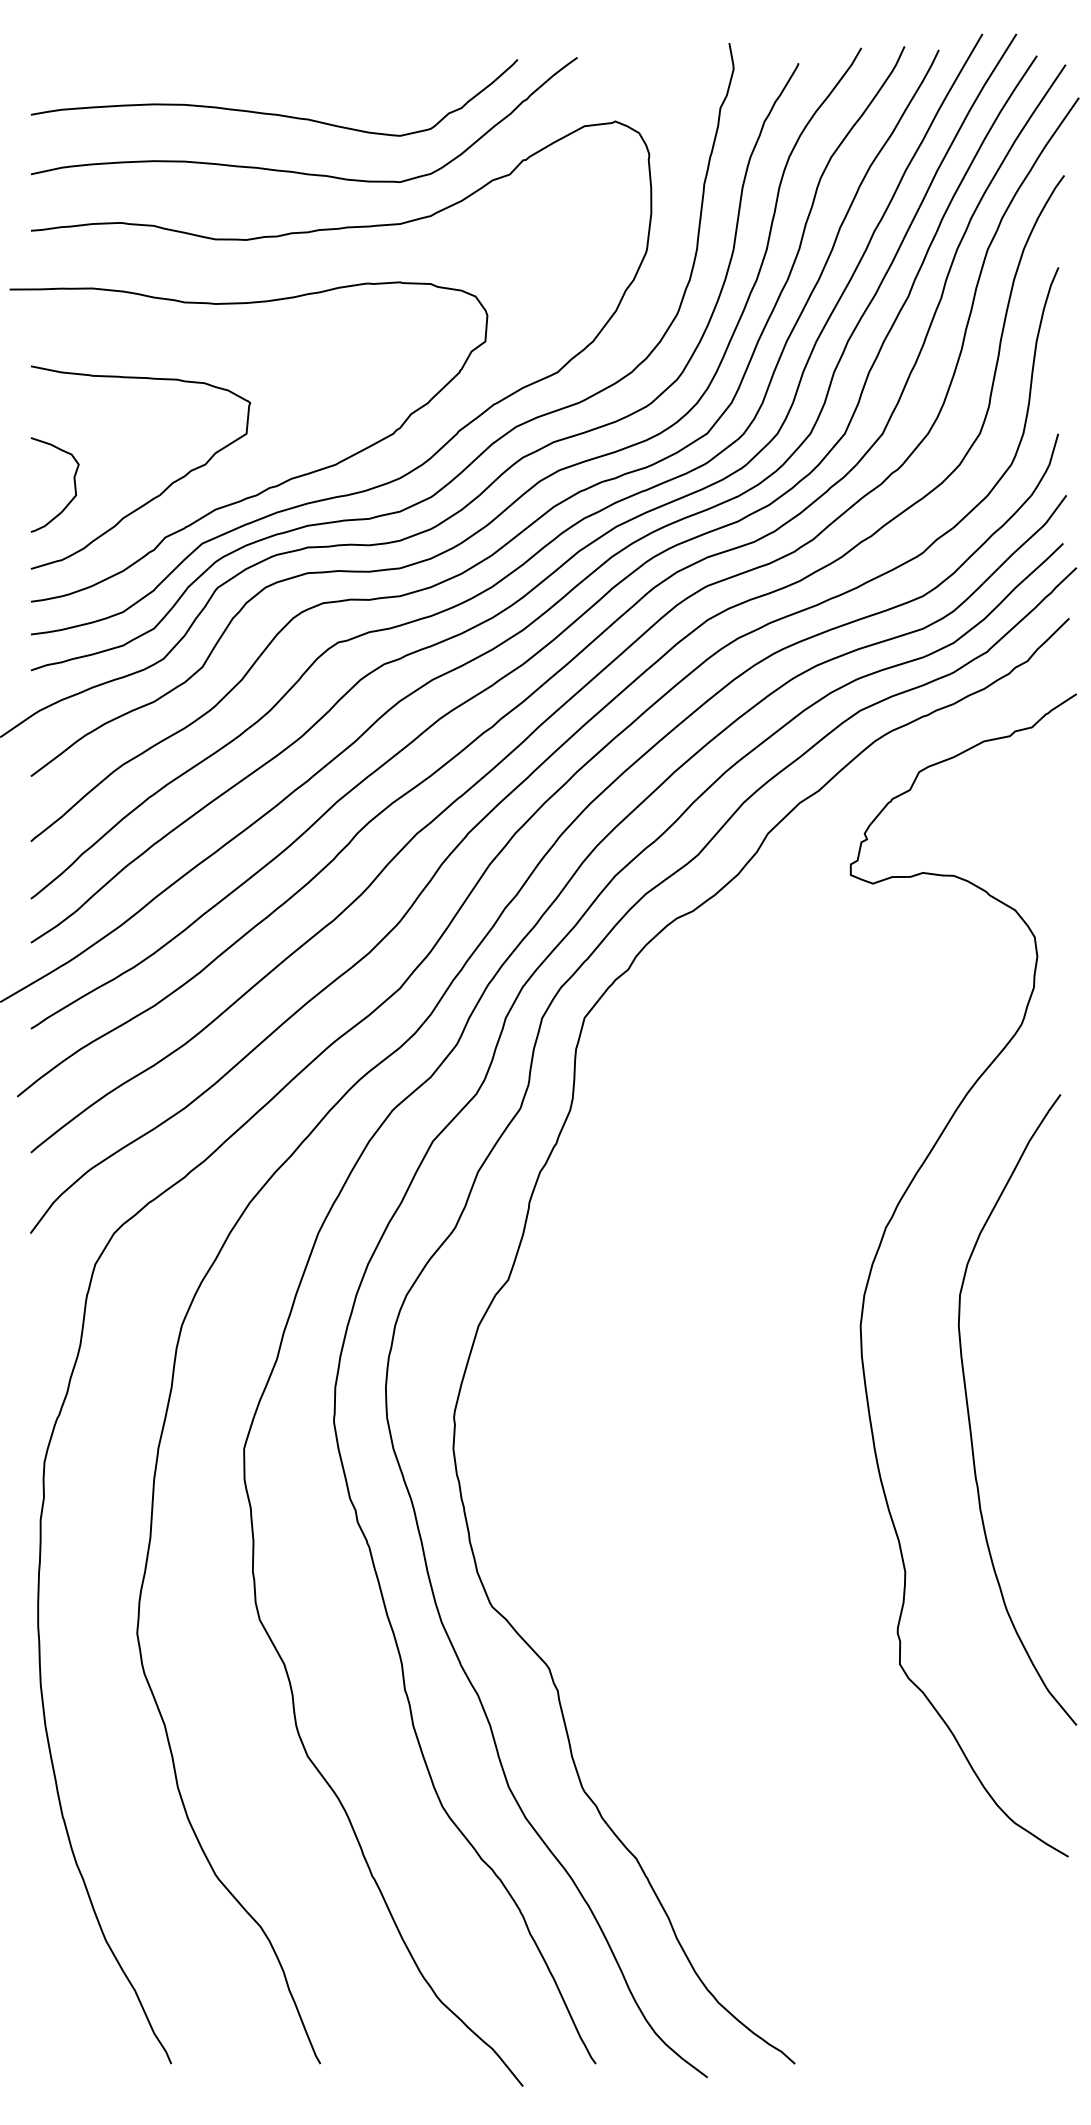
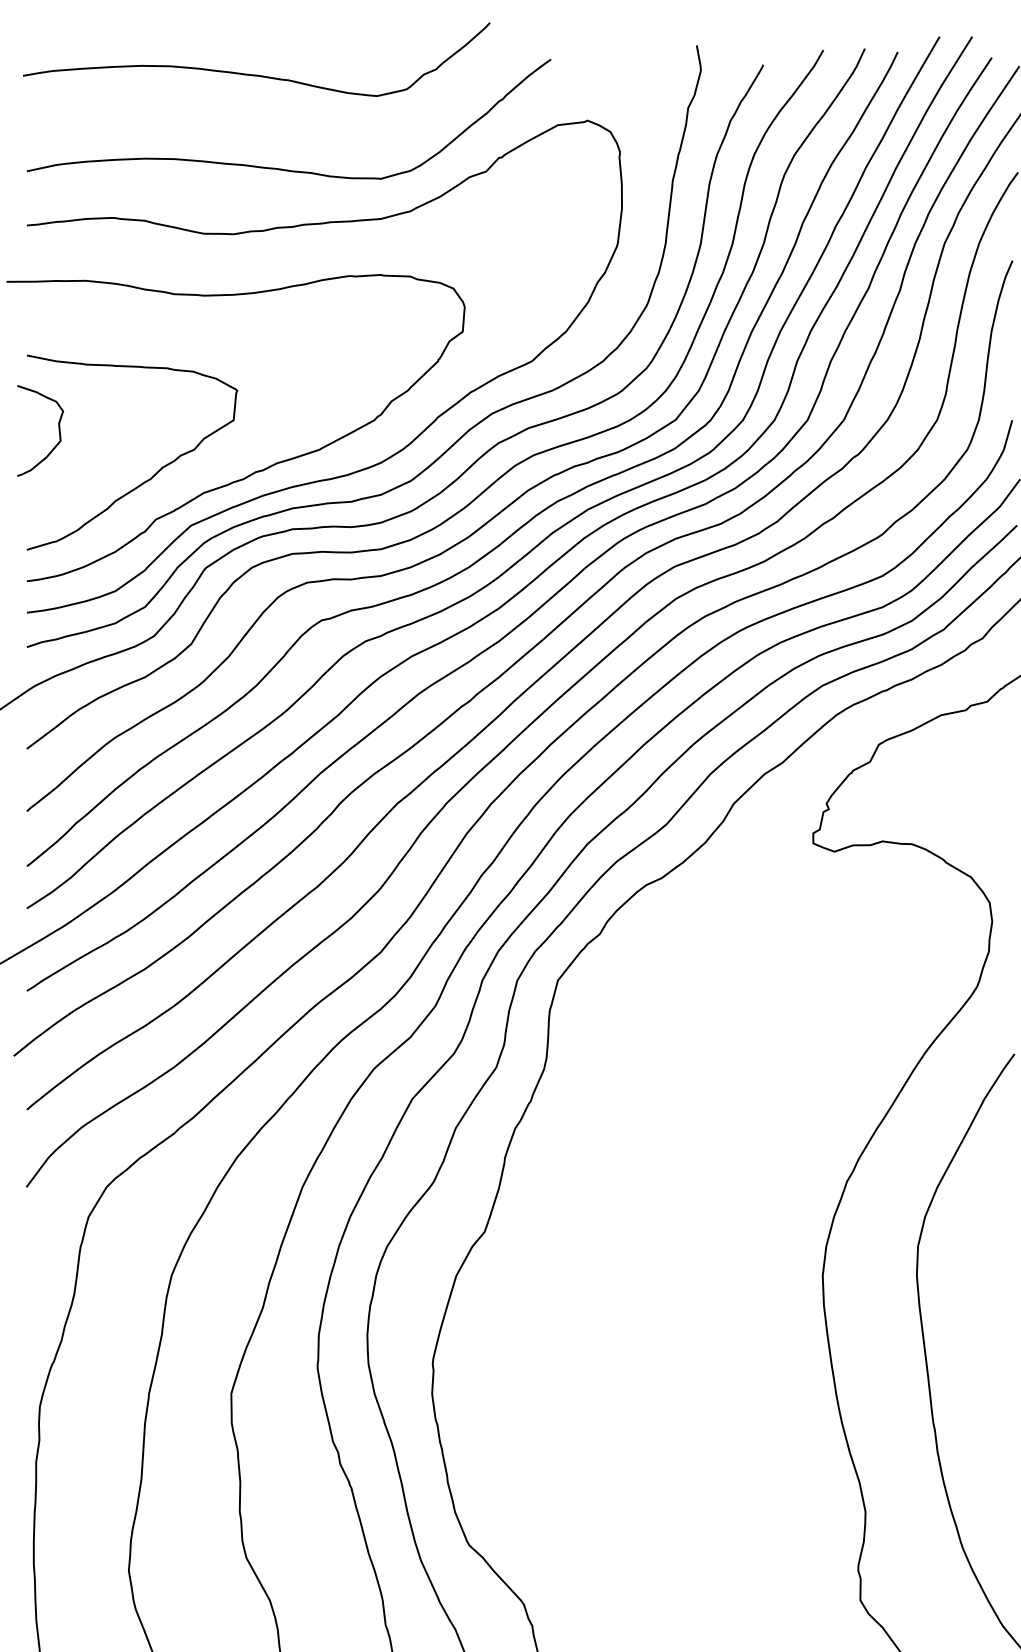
curve: (274, 113) -> (256, 74), moved
curve: (73, 480) -> (58, 426), moved

